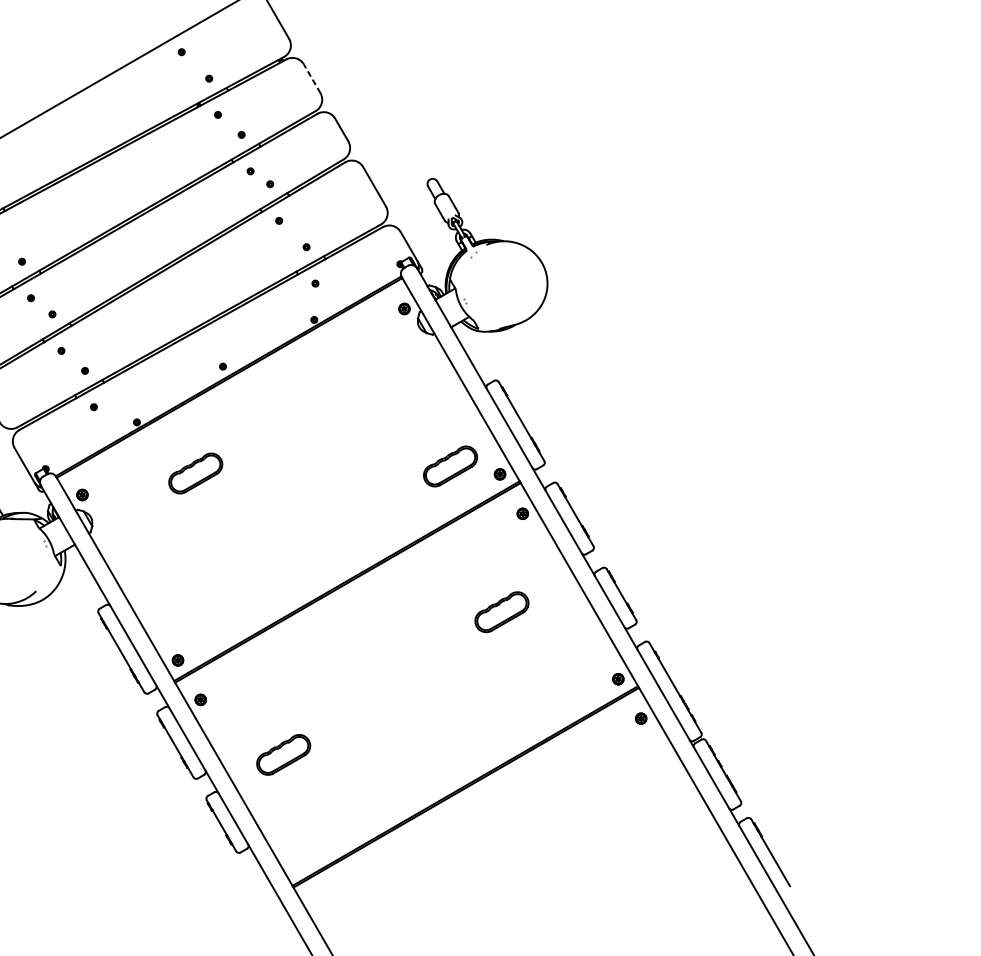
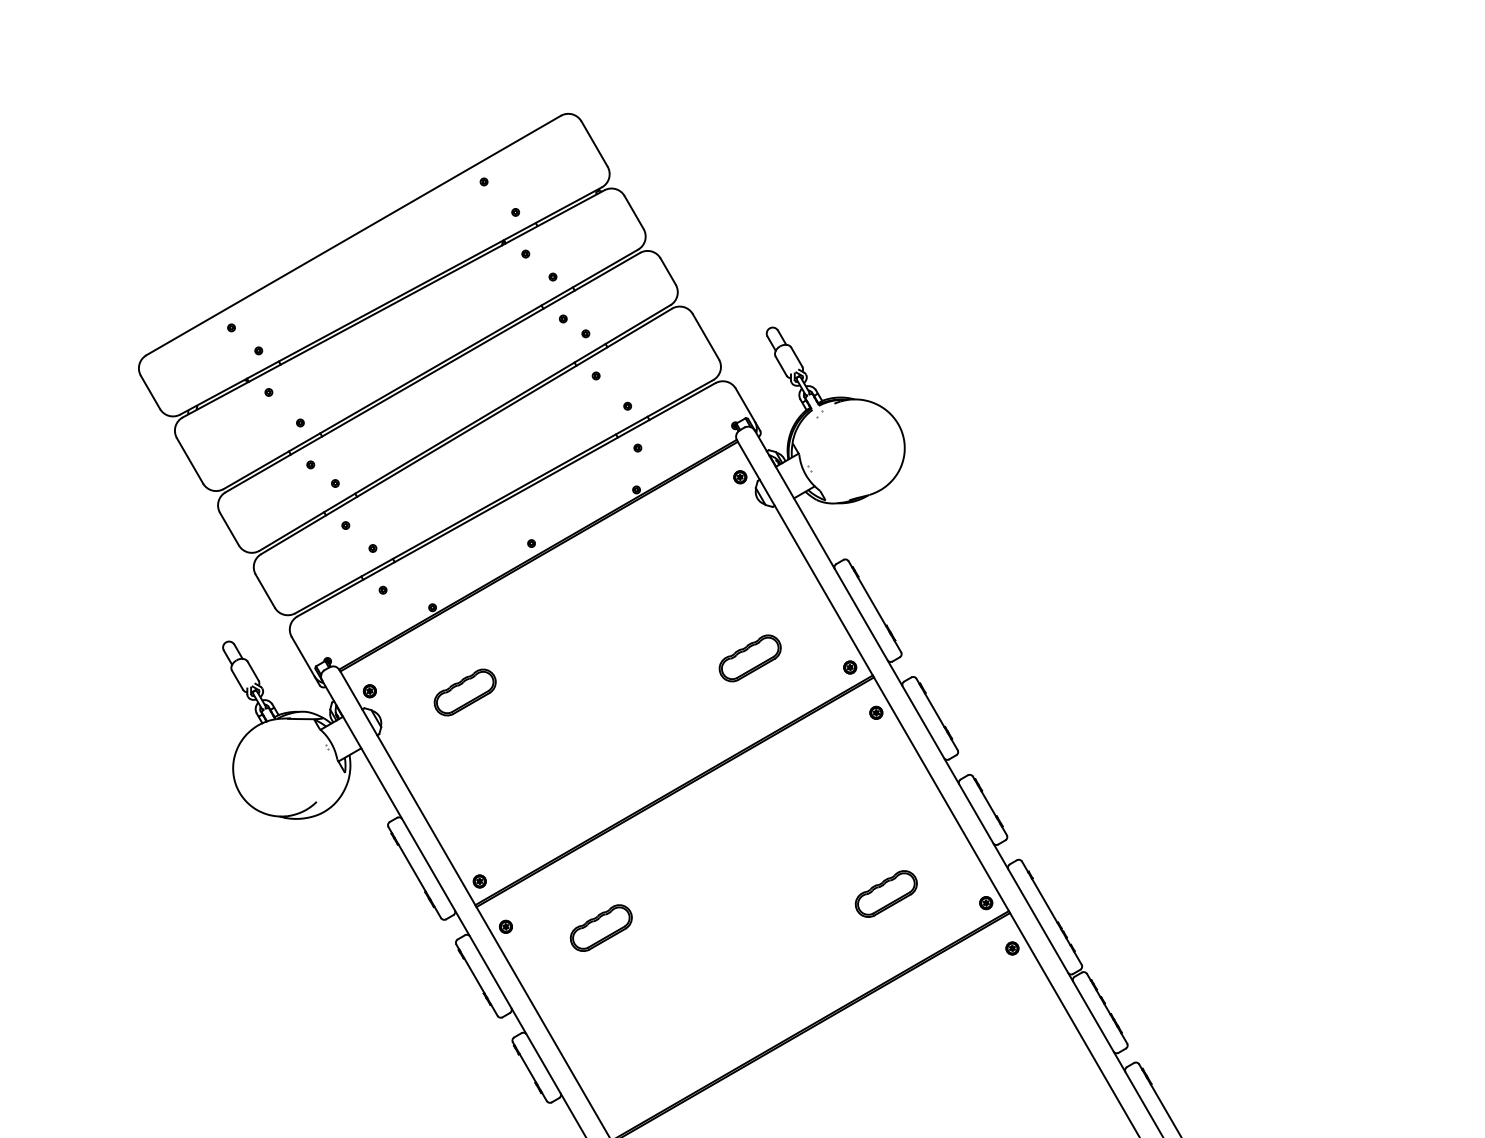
line: (311, 78) -> (633, 212), dashed -> solid
part: (449, 466) -> (749, 658), moved
part: (195, 473) -> (464, 692), moved
part: (501, 611) -> (885, 893), moved
part: (282, 754) -> (600, 927), moved

